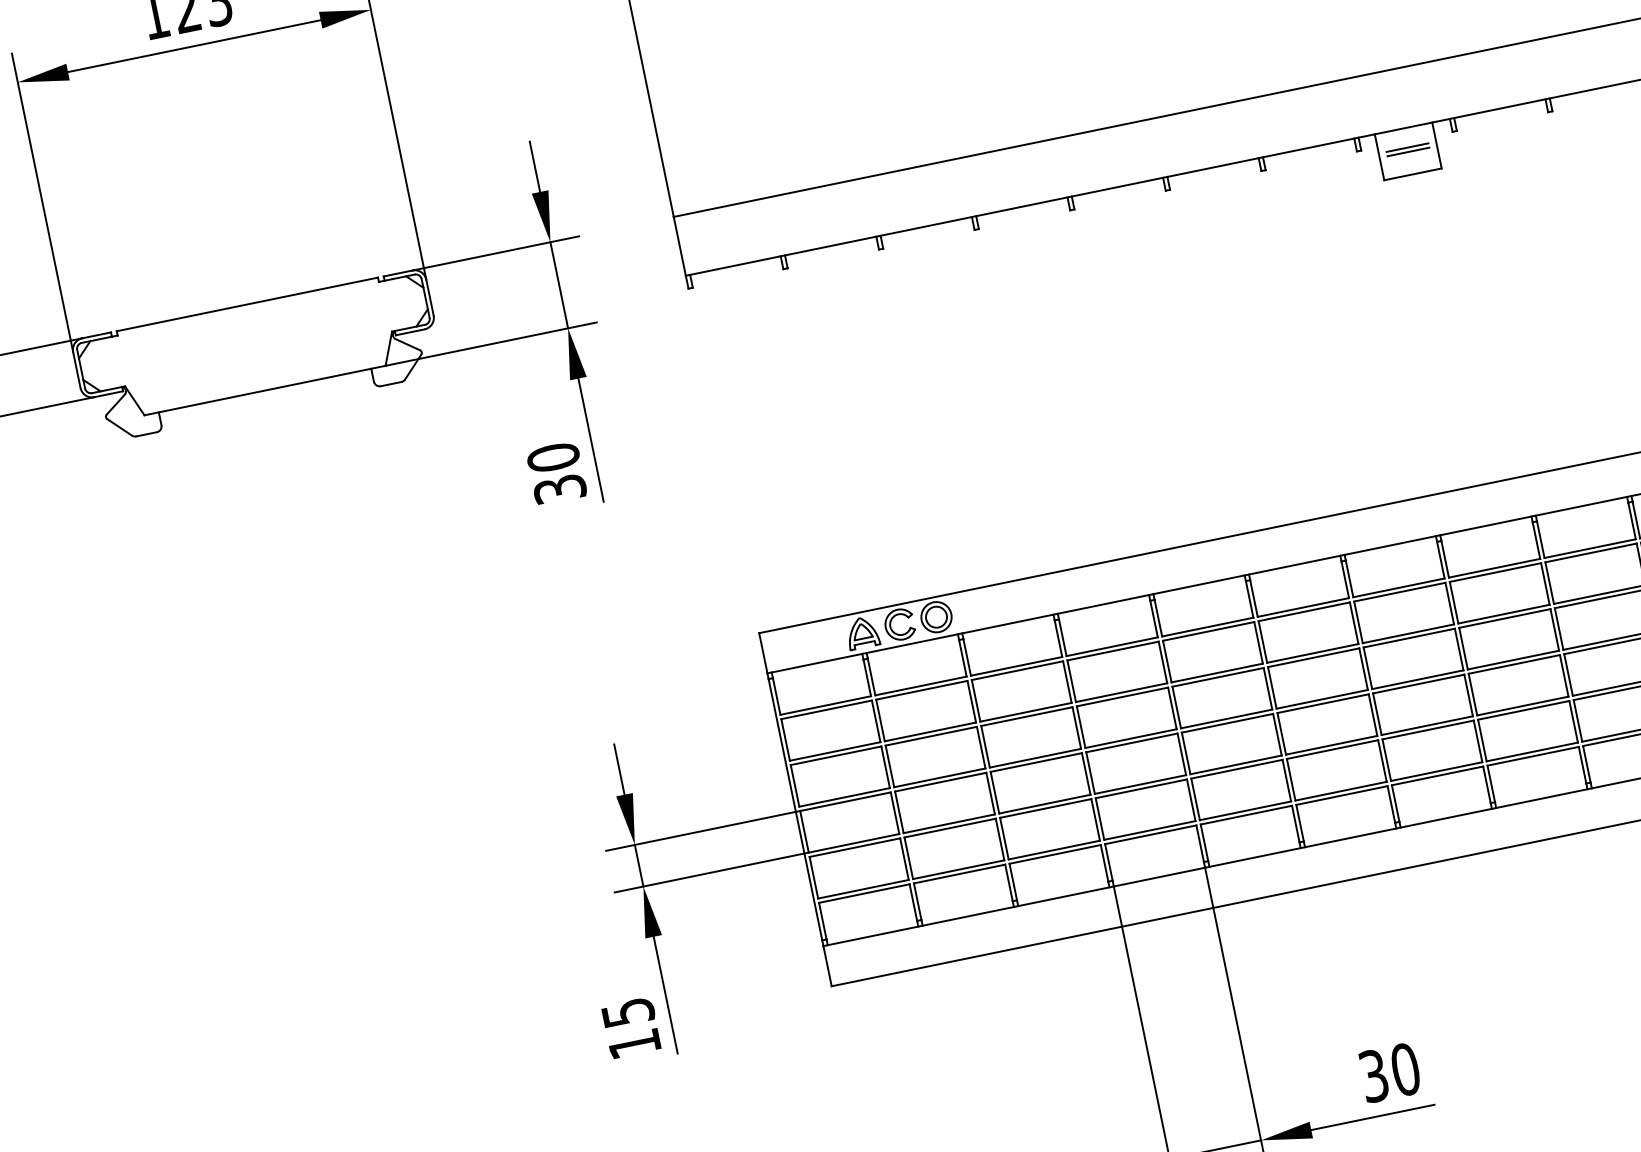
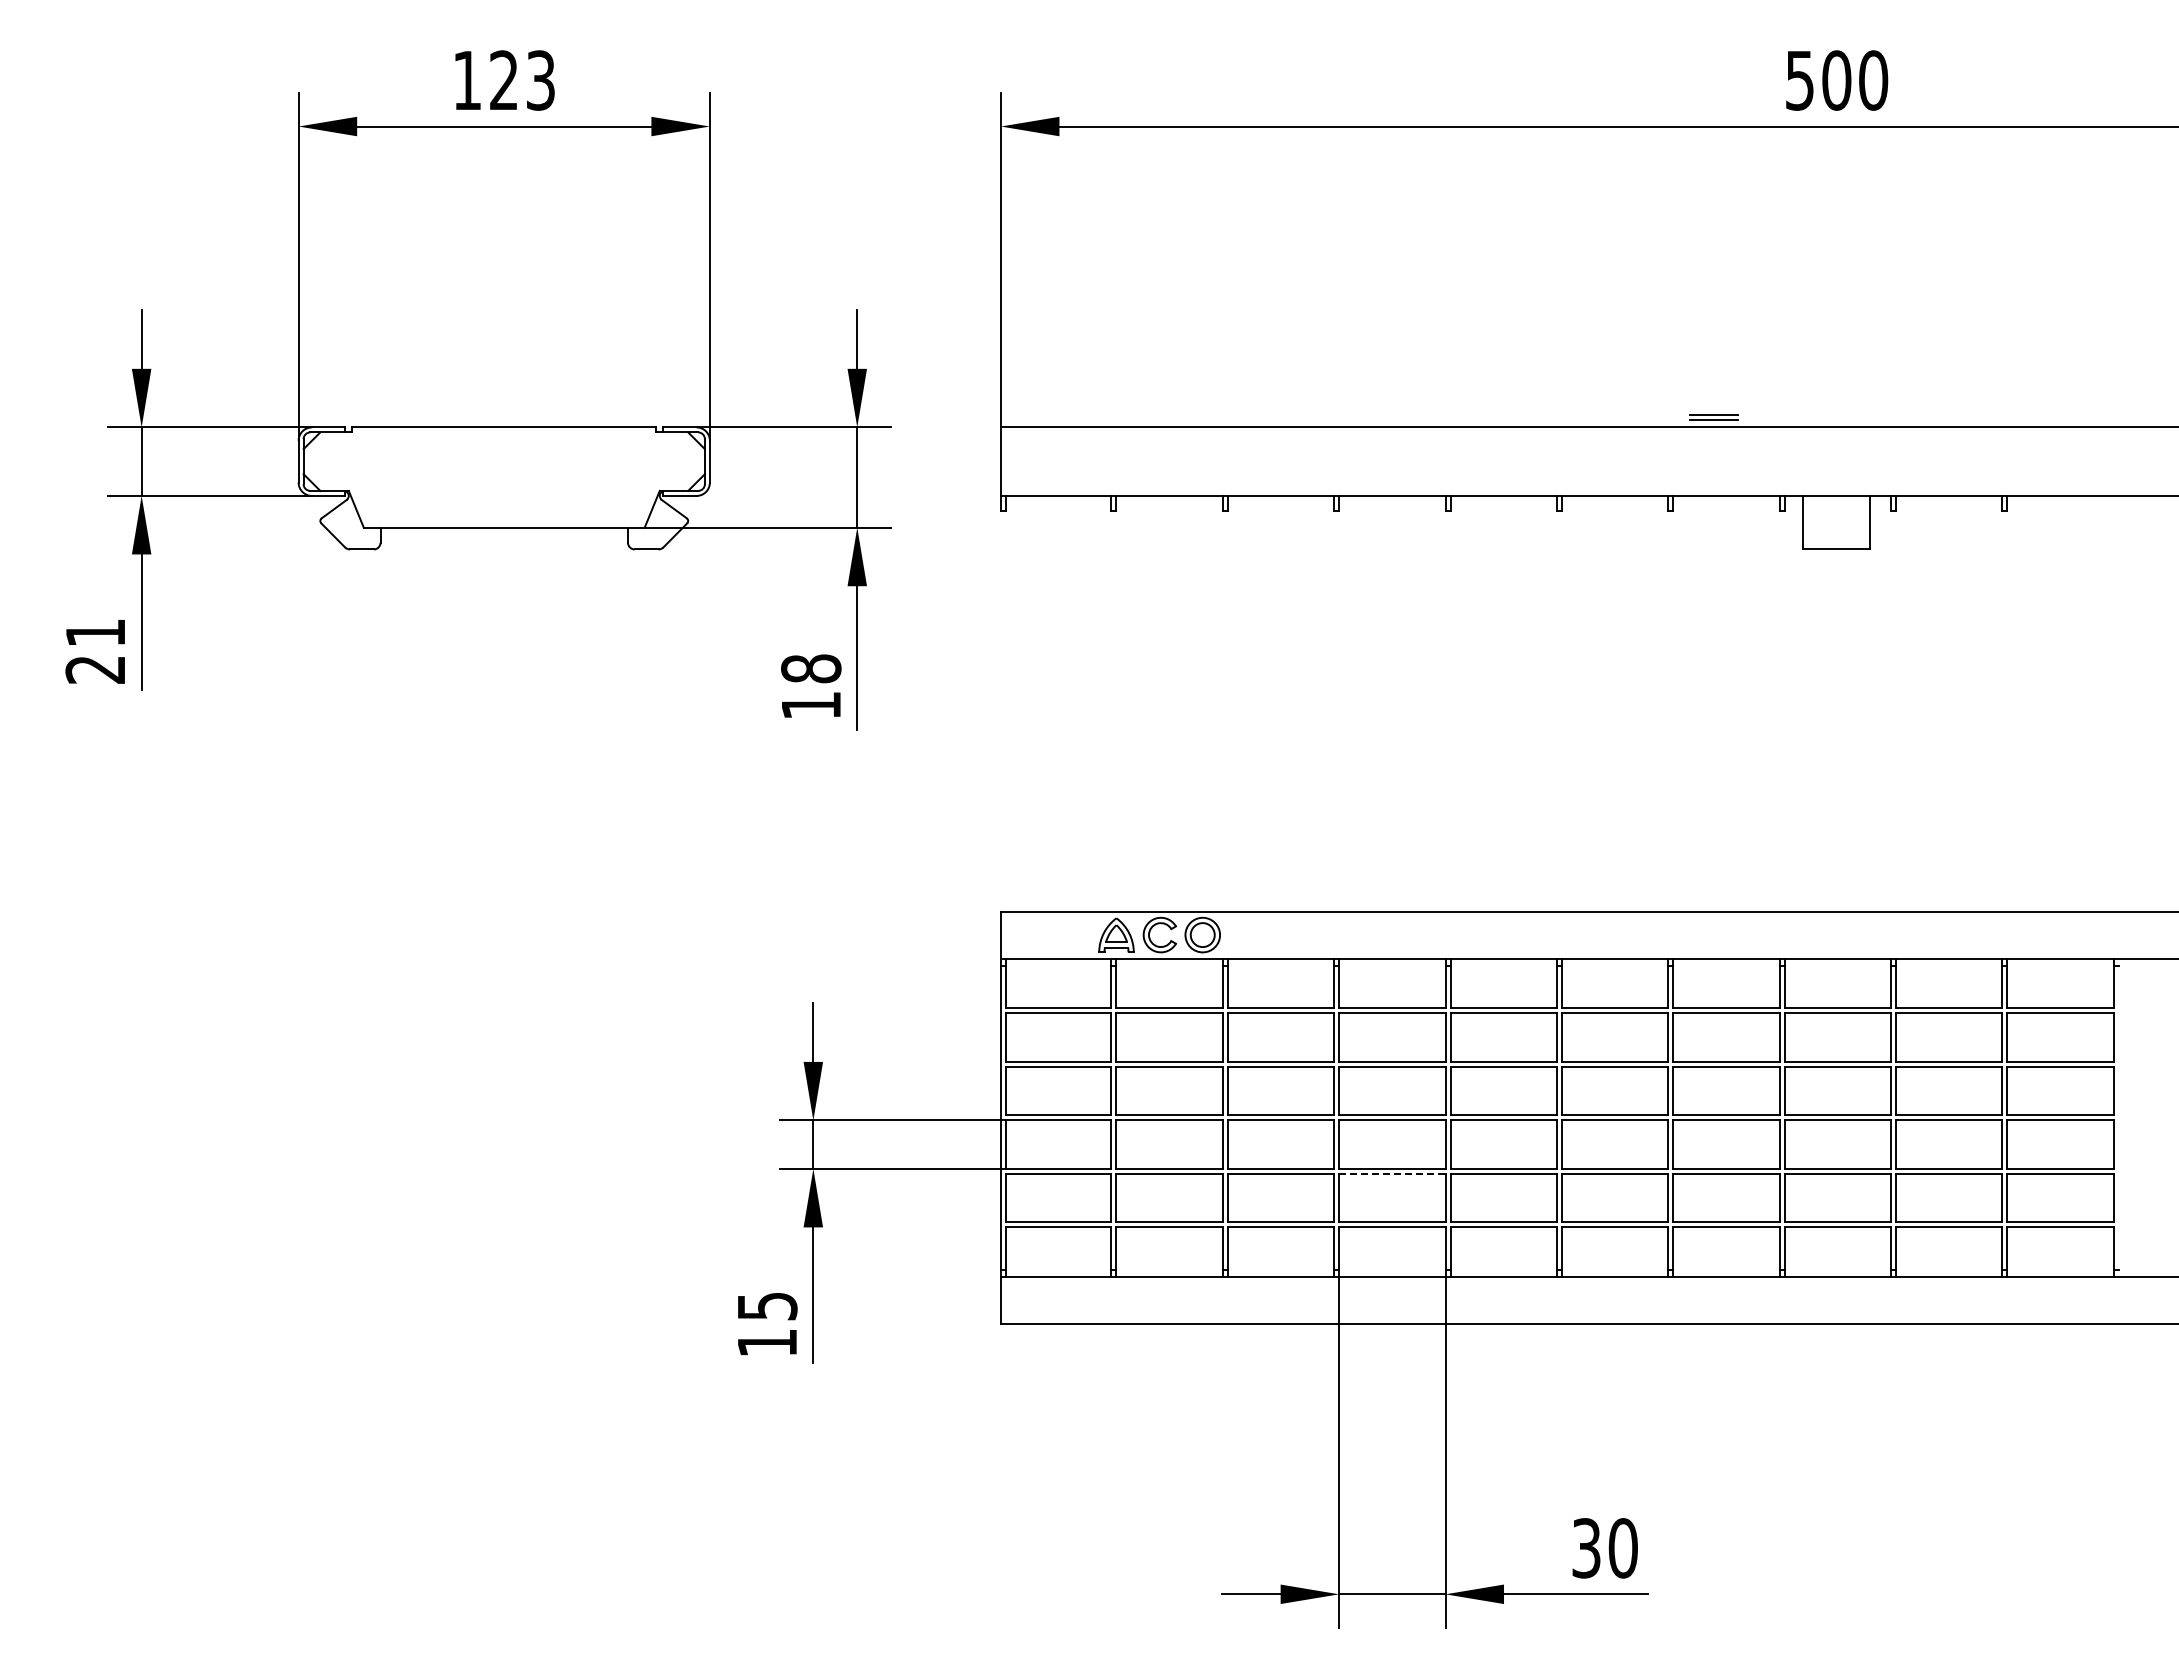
part: (1407, 149) -> (1713, 417), moved
text: (556, 472) -> (811, 686), 30 -> 18
line: (1141, 788) -> (1392, 1173), solid -> dashed

